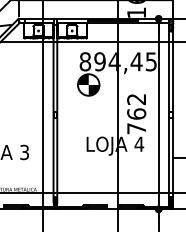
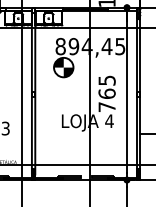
text: (136, 99) -> (106, 80), 762 -> 765

